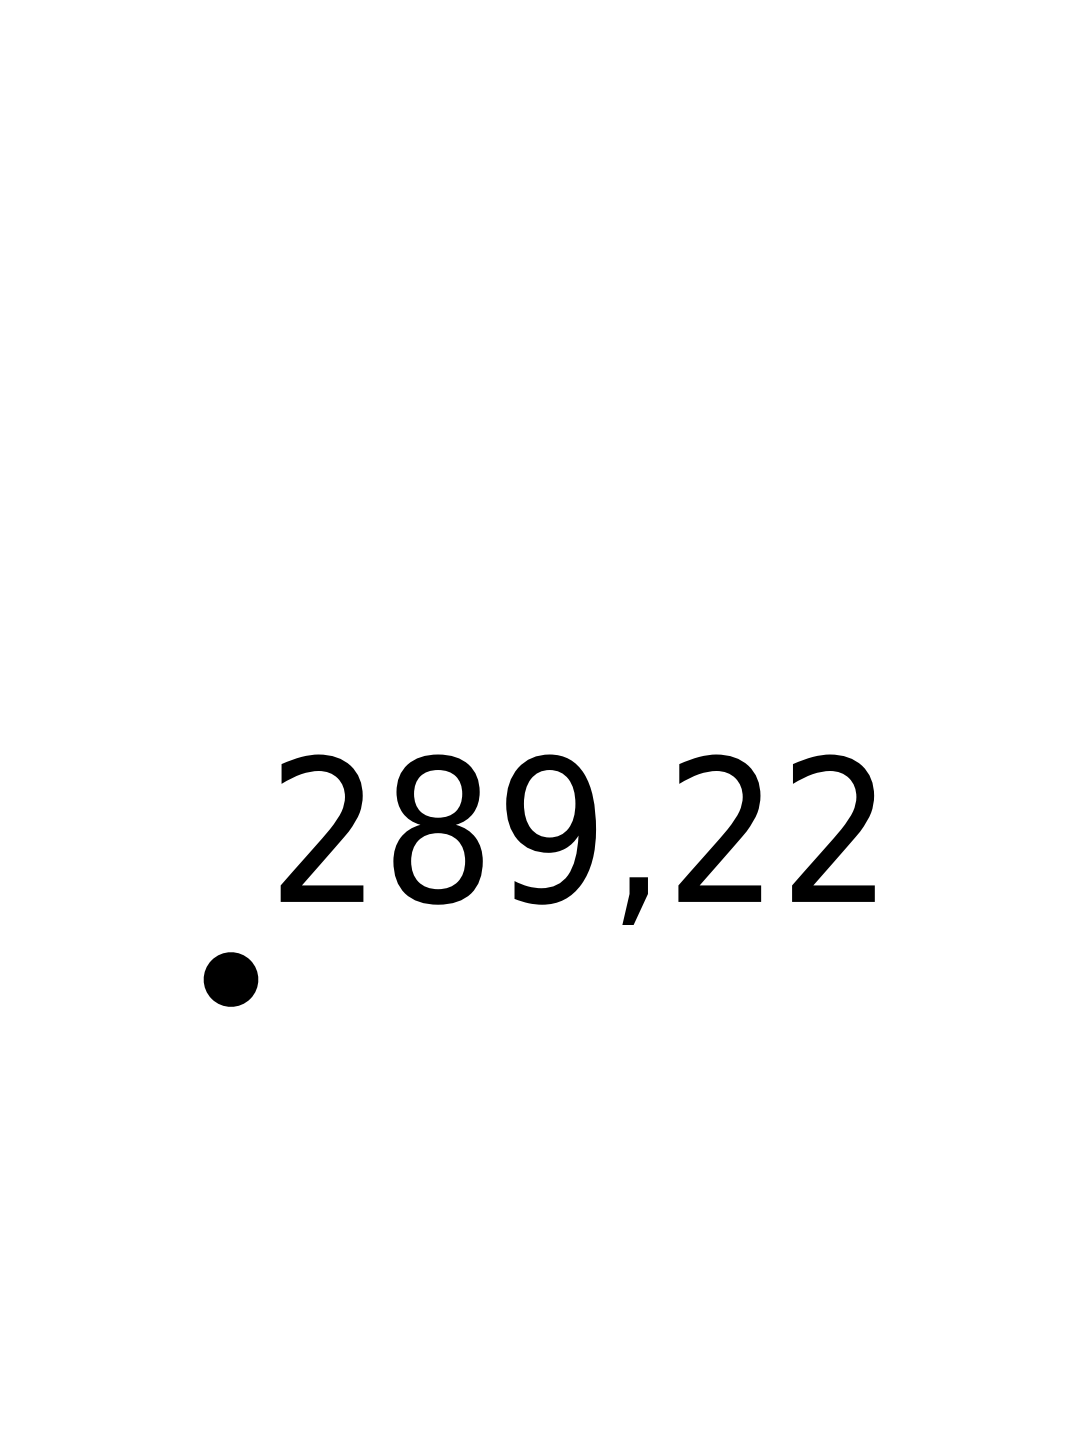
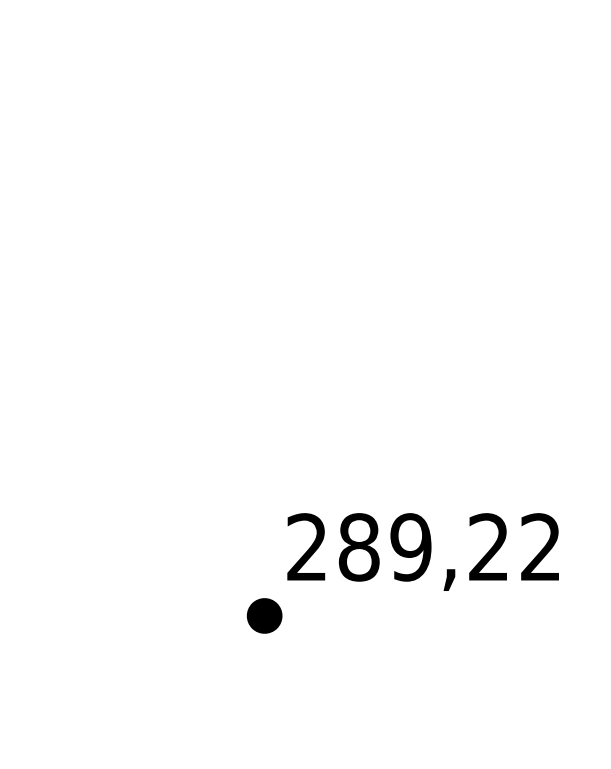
part: (230, 978) -> (264, 615), size x1.43

